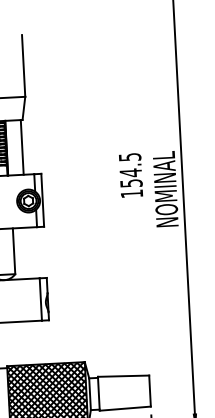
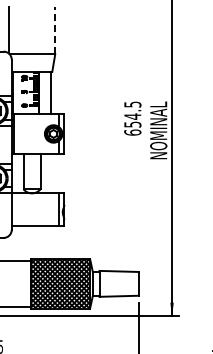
line: (23, 65) -> (55, 30), solid -> dashed
text: (131, 193) -> (132, 132), 154.5 -> 654.5

